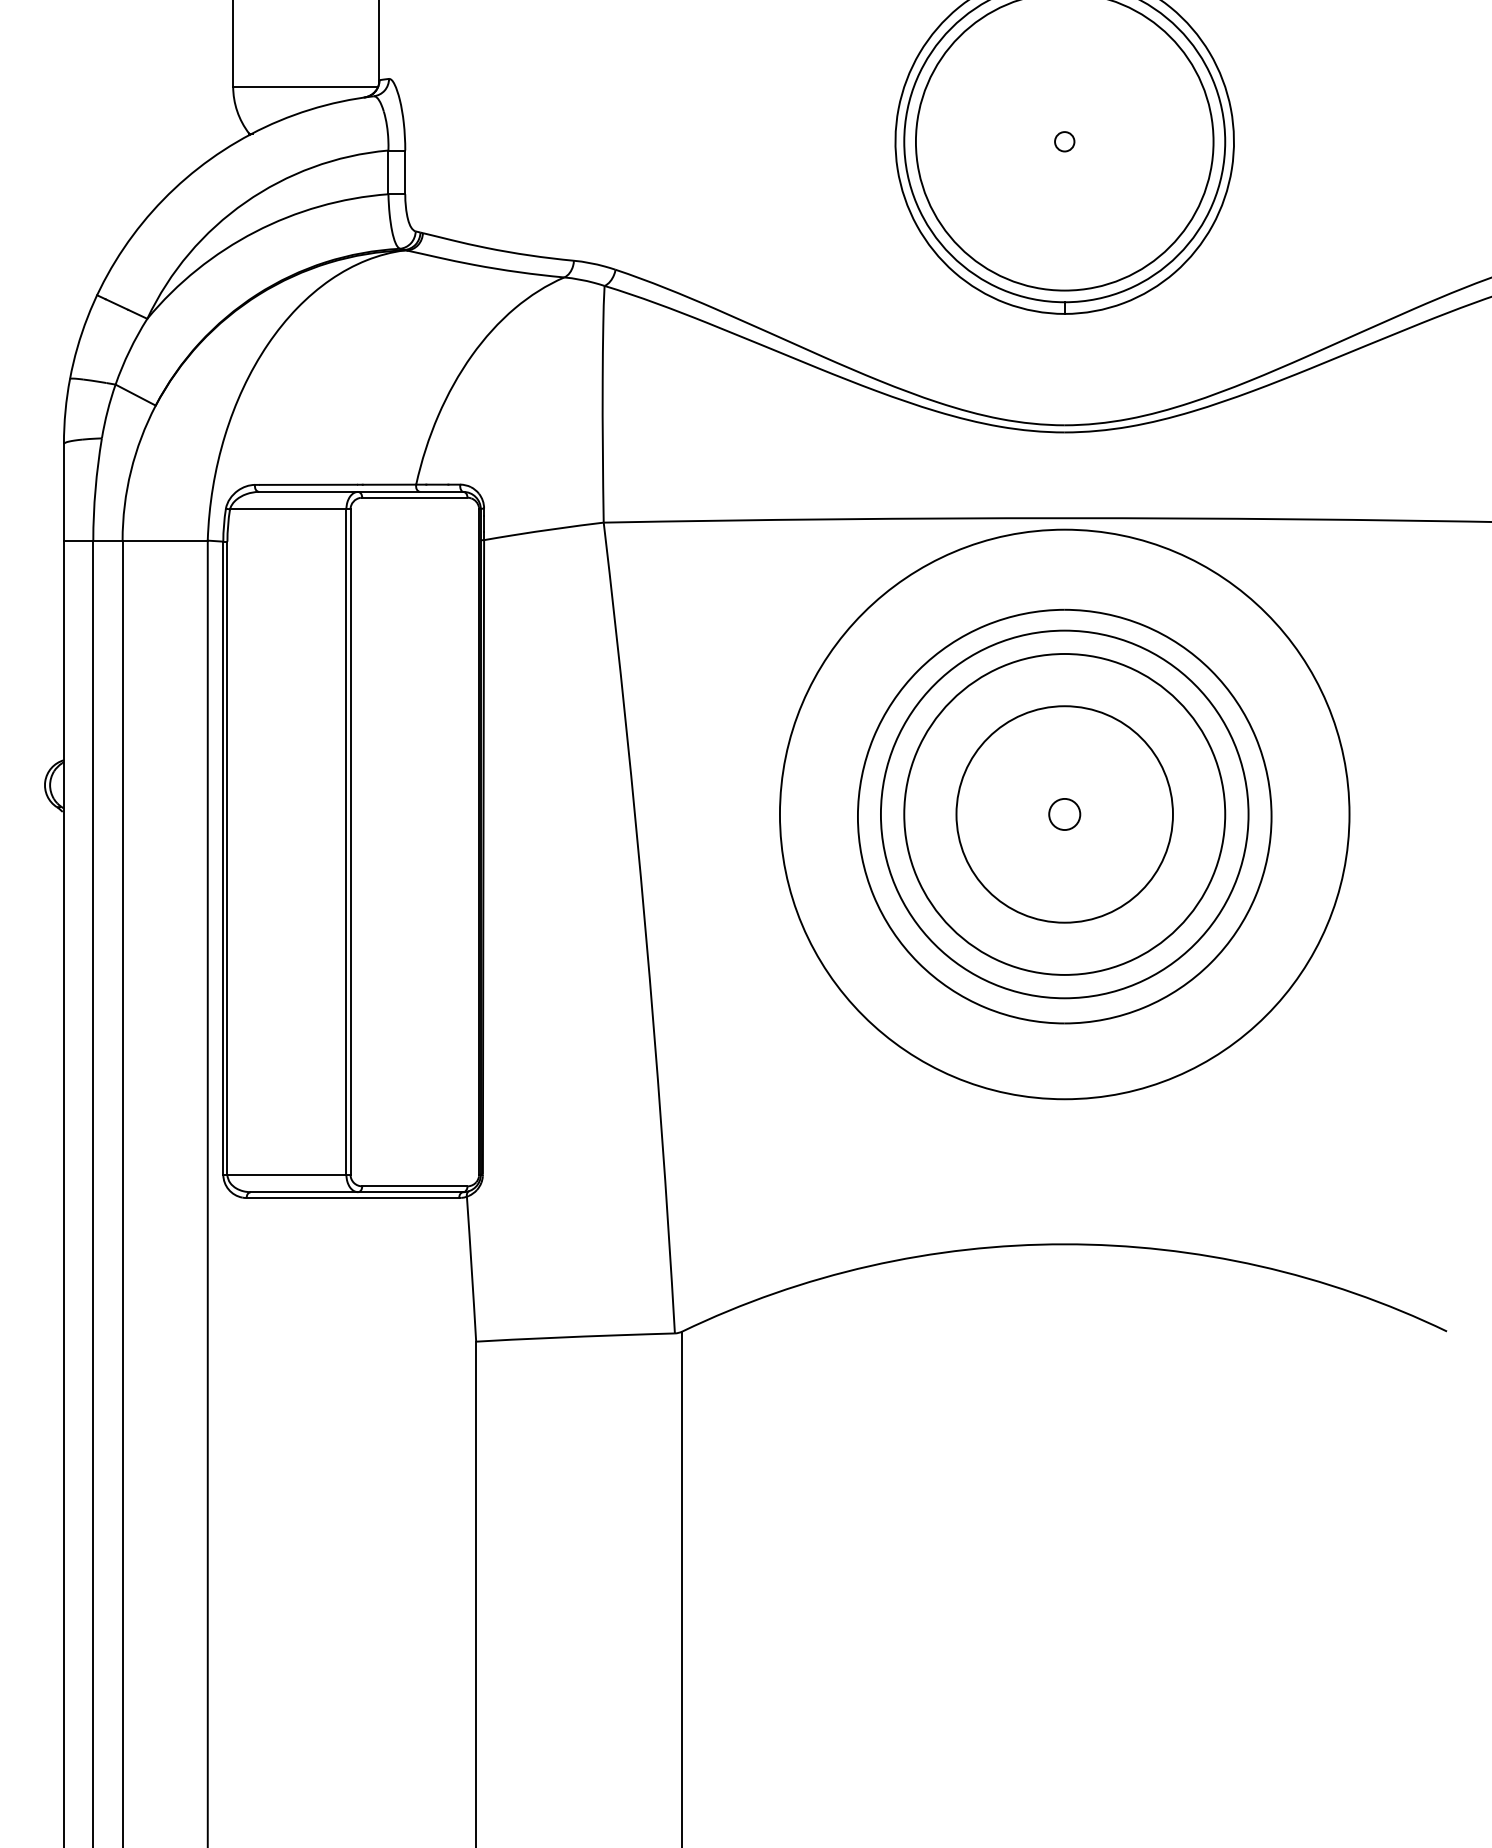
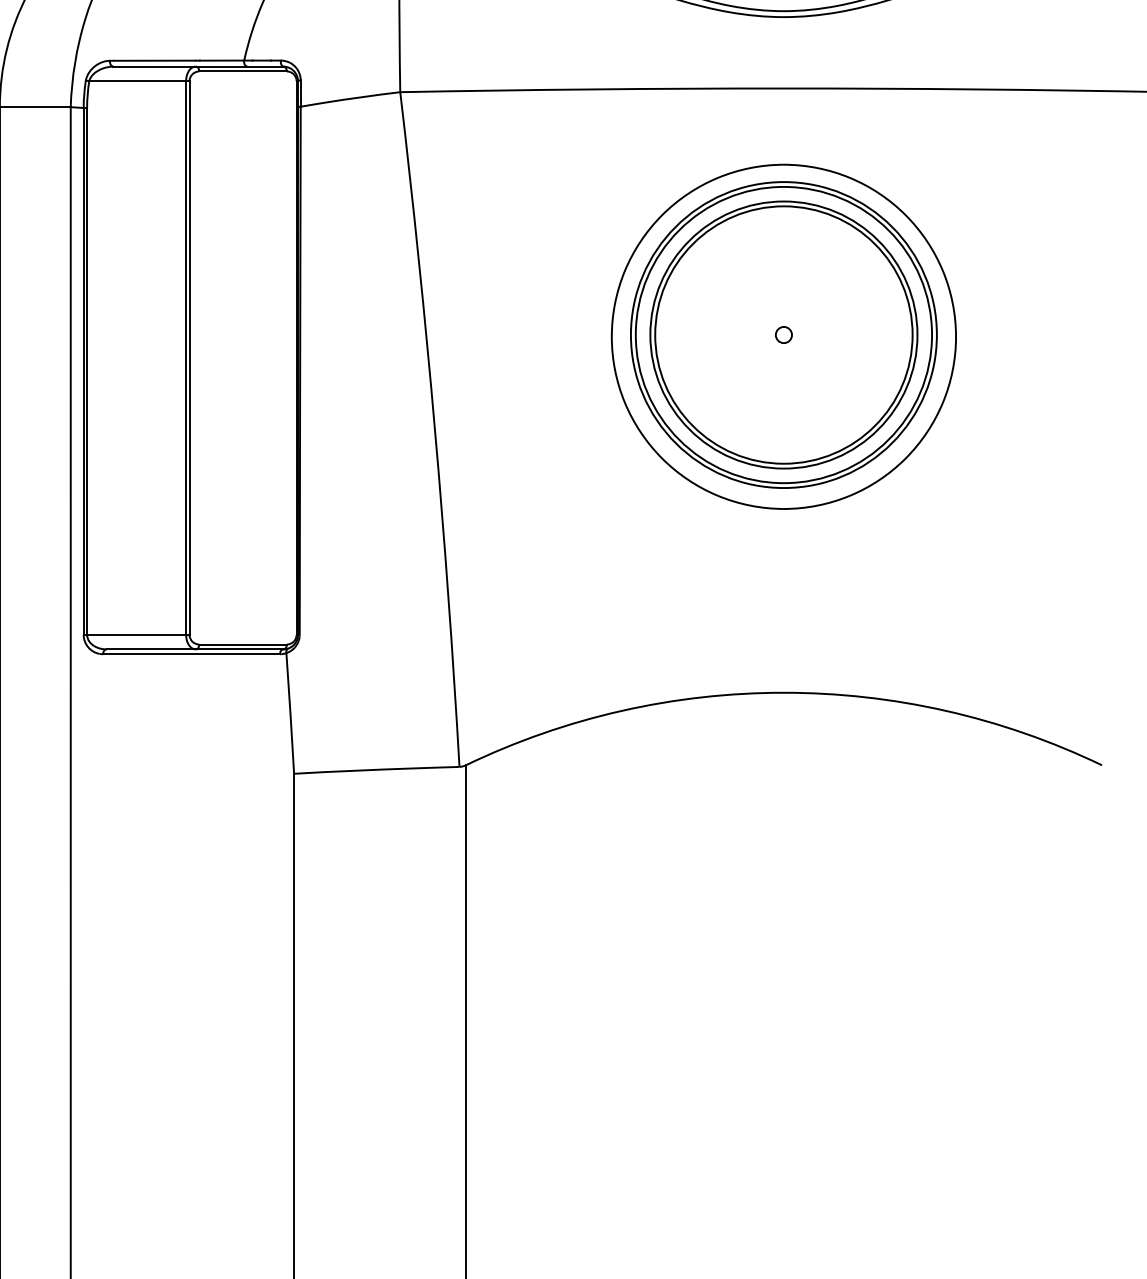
circle: (1064, 814) -> (783, 335), size x0.62
circle: (1064, 814) -> (783, 335), size x0.62
circle: (1064, 814) -> (783, 335), size x1.43

